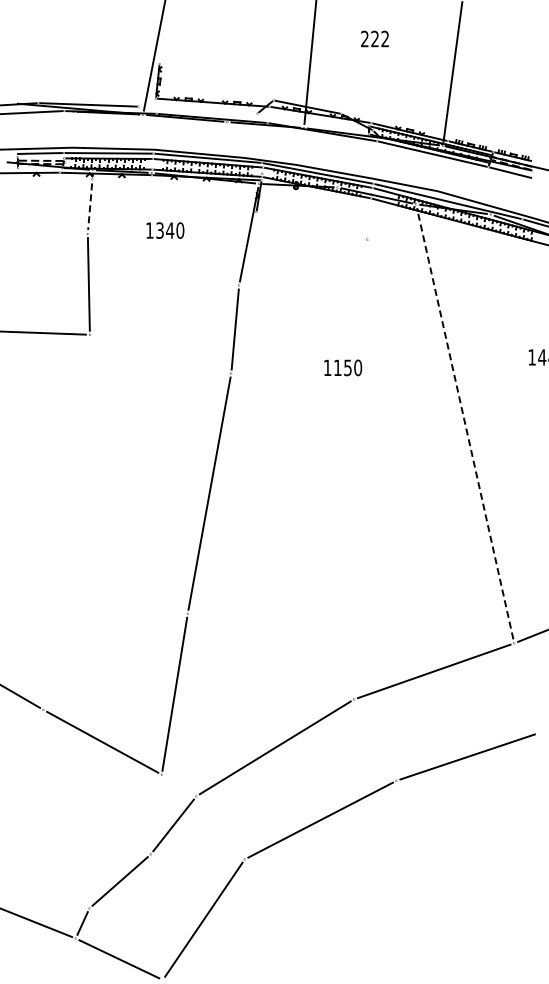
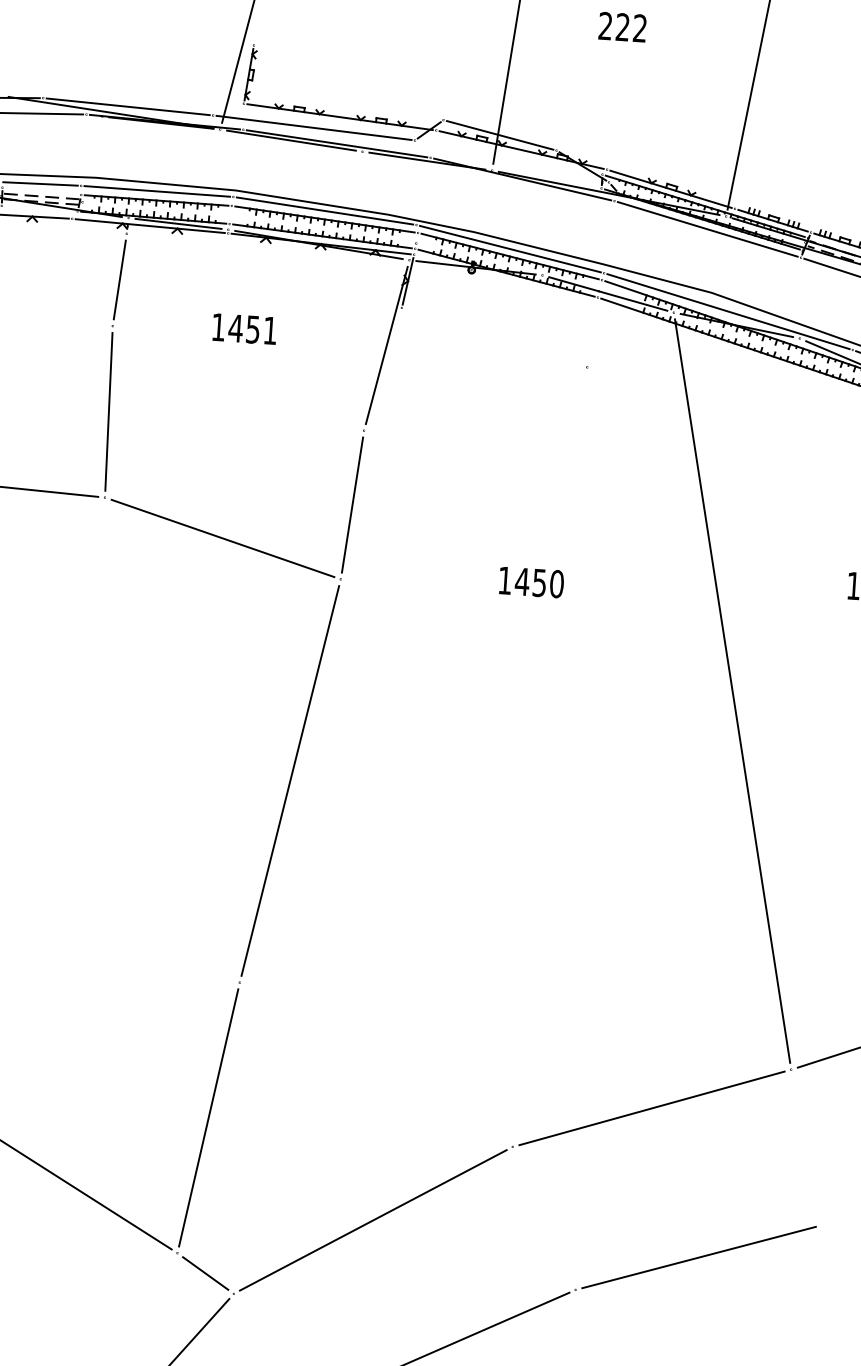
line: (197, 109) -> (313, 126), added
line: (90, 207) -> (120, 281), dashed -> solid
text: (169, 230) -> (251, 329), 1340 -> 1451
line: (160, 353) -> (222, 537), added
text: (337, 367) -> (521, 581), 1150 -> 1450
line: (465, 423) -> (733, 690), dashed -> solid
line: (179, 785) -> (206, 1273), added

